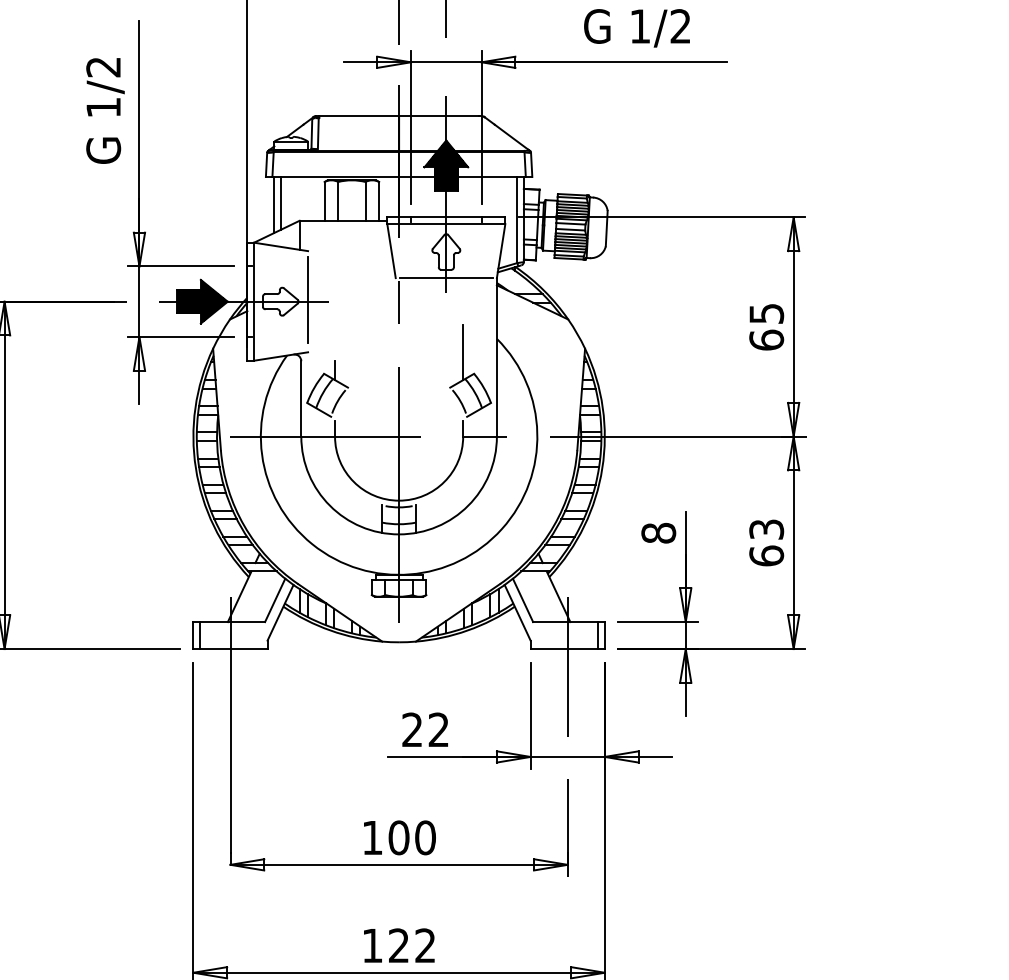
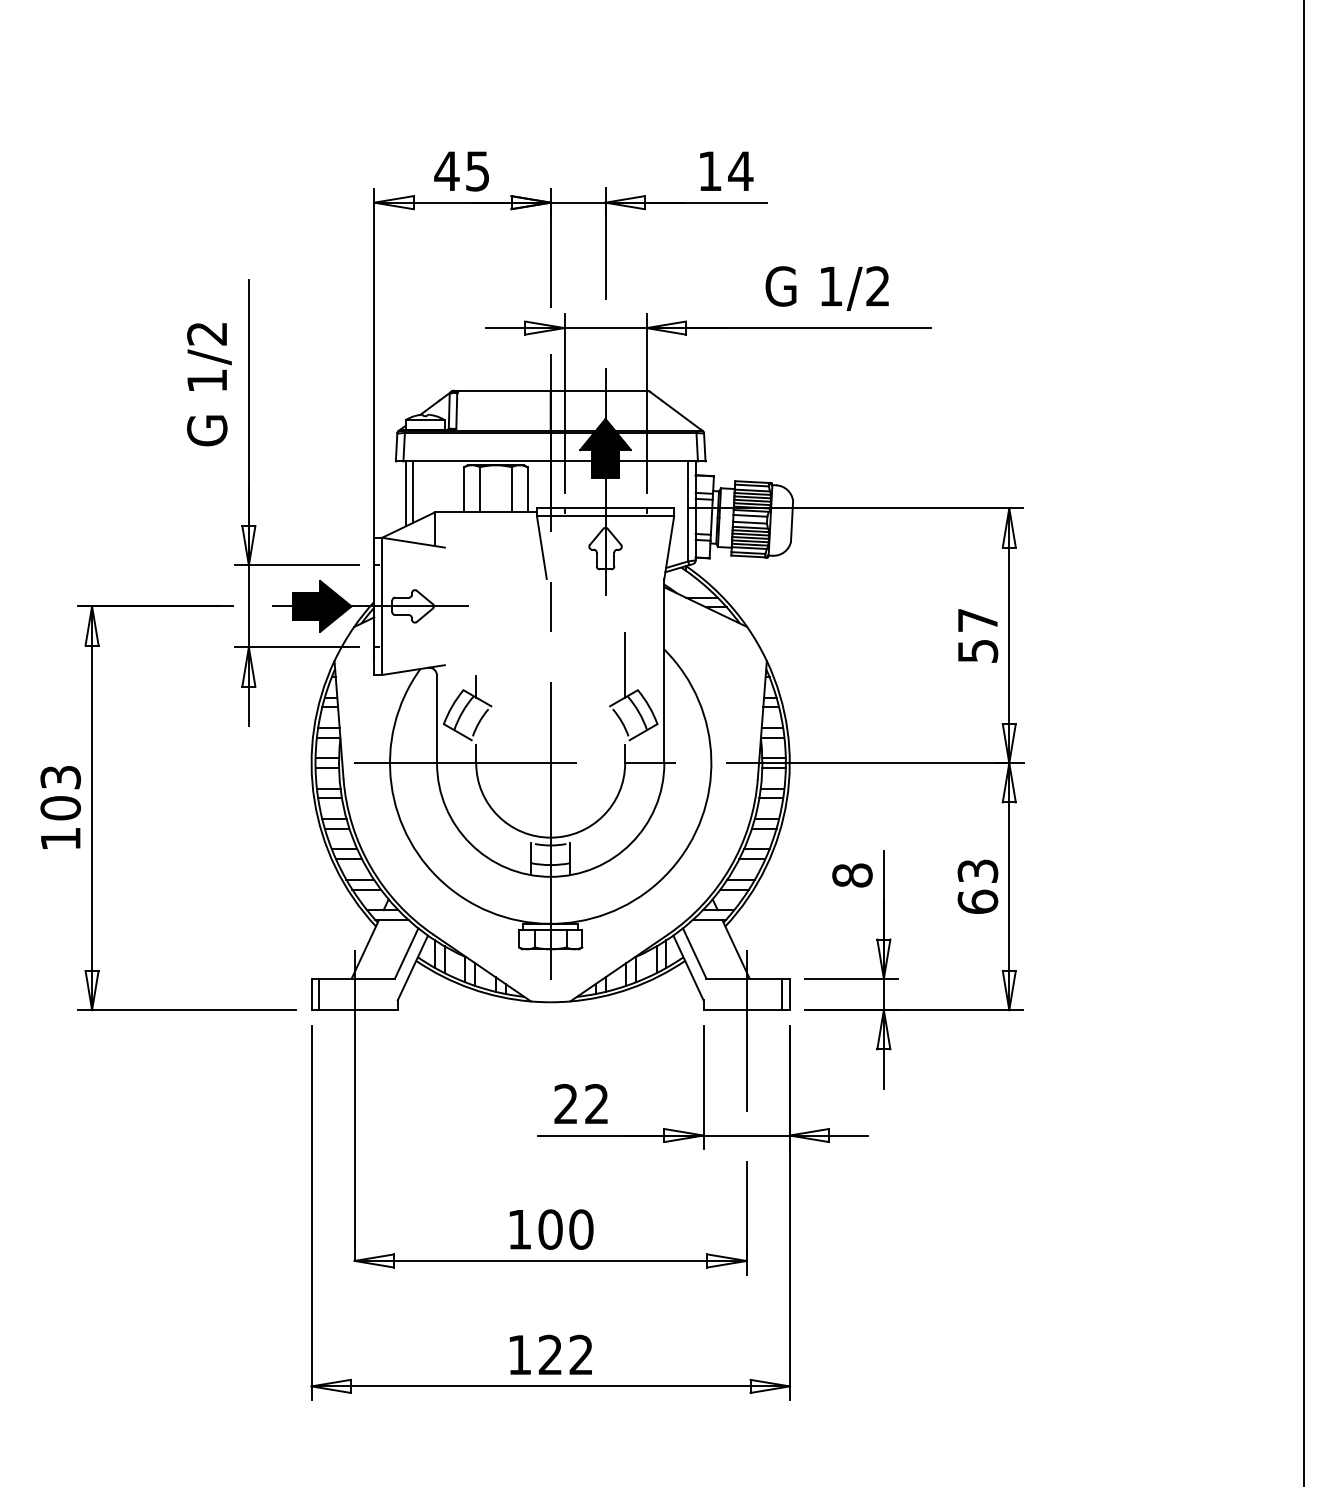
line: (446, 277) -> (605, 578), removed
line: (307, 300) -> (444, 604), removed
text: (766, 327) -> (977, 636), 65 -> 57

